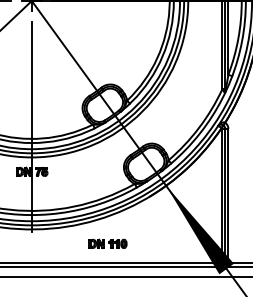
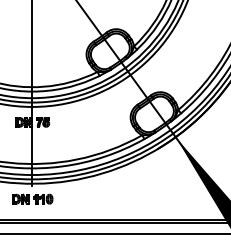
part: (107, 243) -> (32, 198), moved

